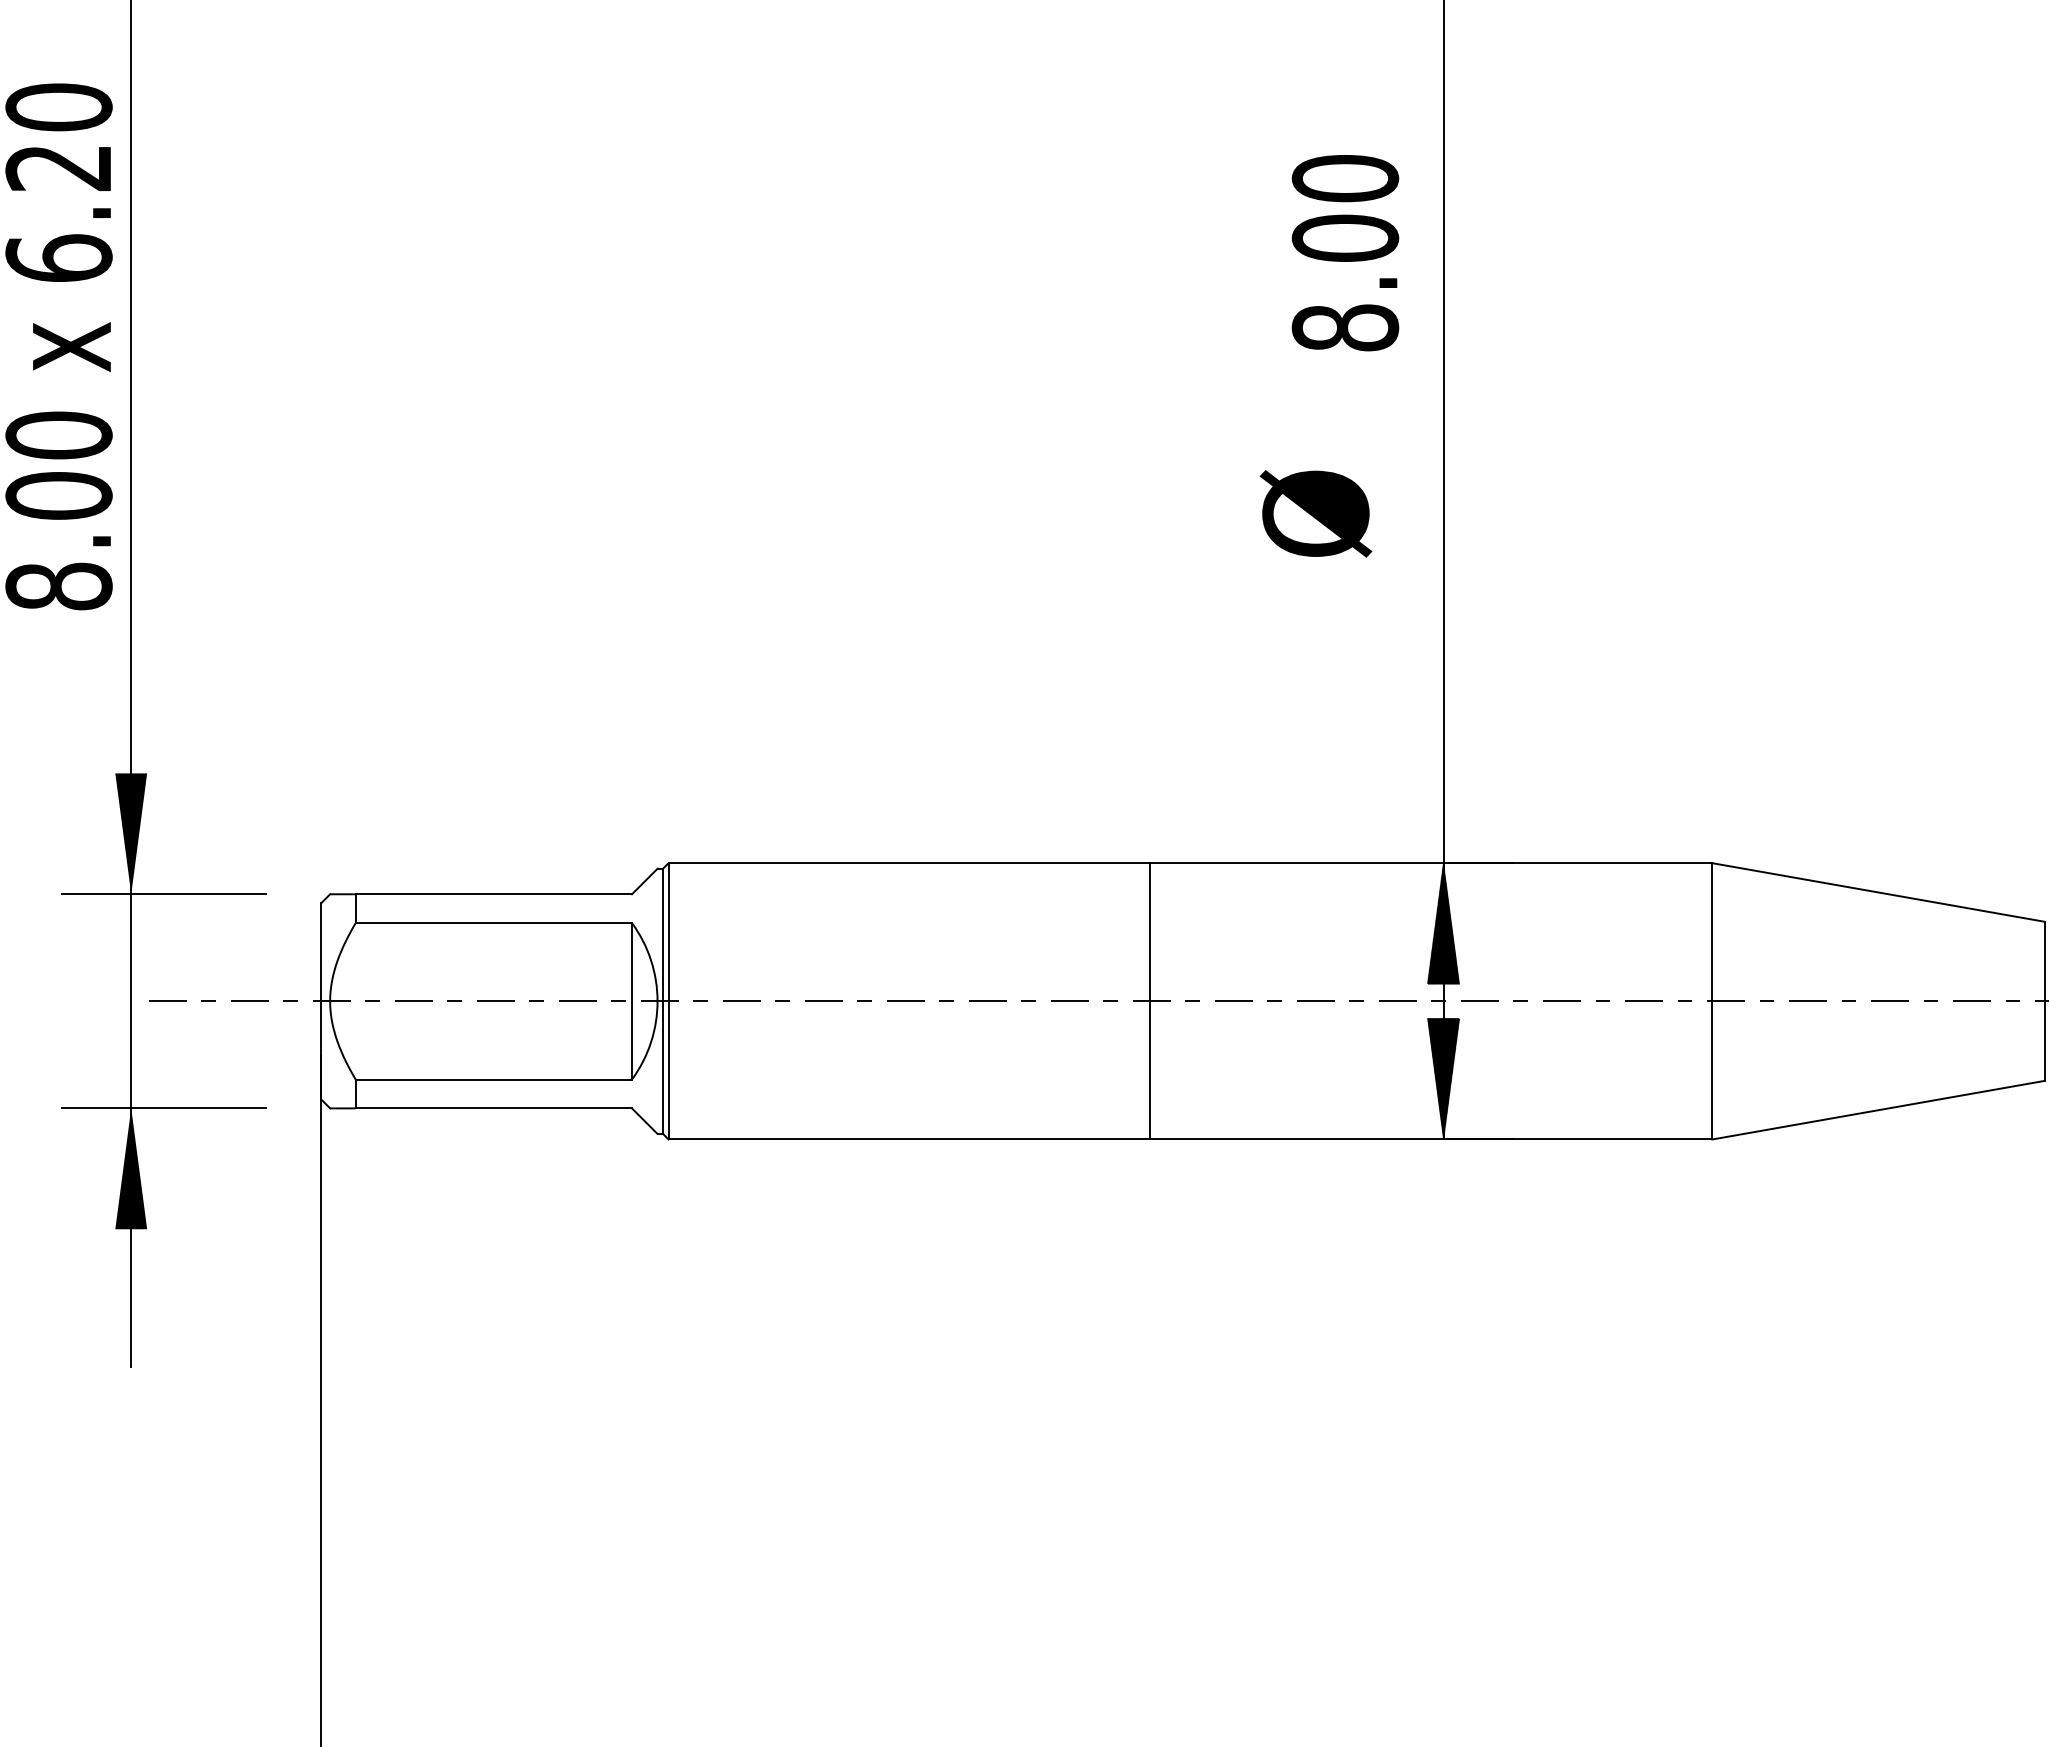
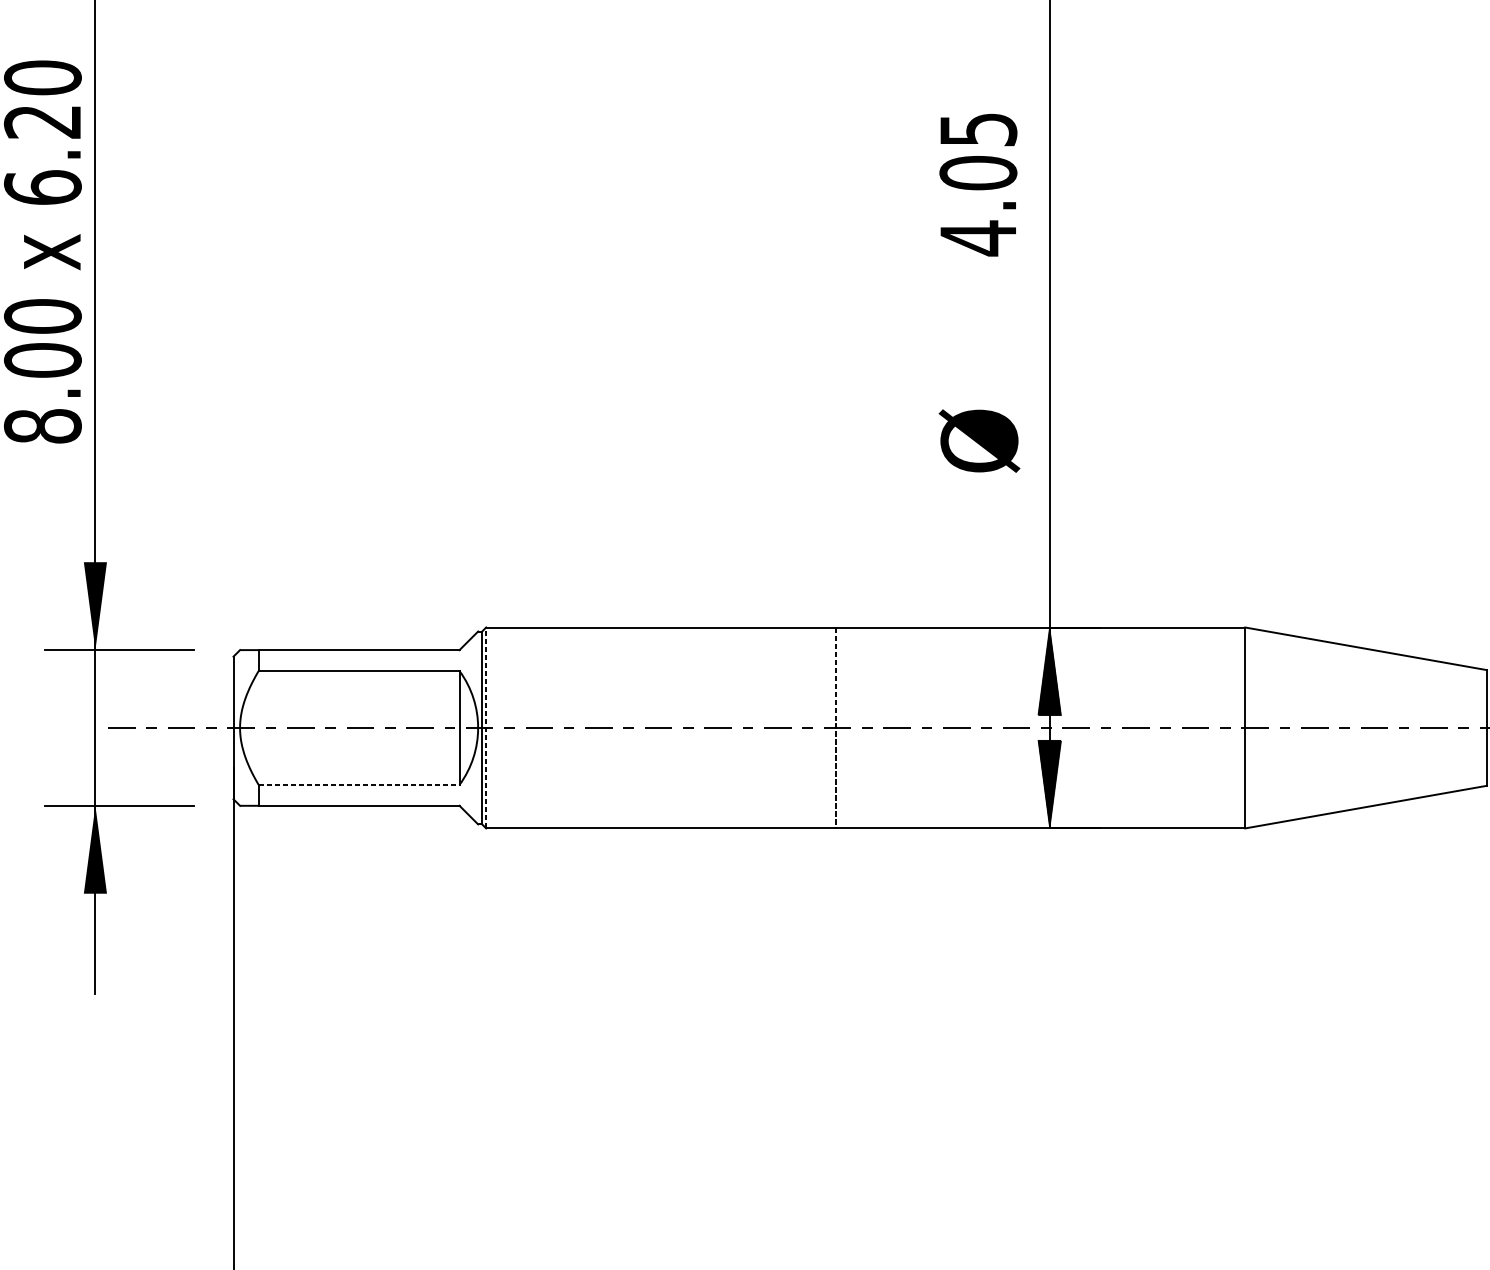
text: (1345, 254) -> (978, 184), 8.00 -> 4.05
text: (1315, 513) -> (979, 440), moved
line: (668, 1000) -> (486, 727), solid -> dashed
line: (1150, 1001) -> (836, 728), solid -> dashed
line: (494, 1079) -> (359, 784), solid -> dashed

